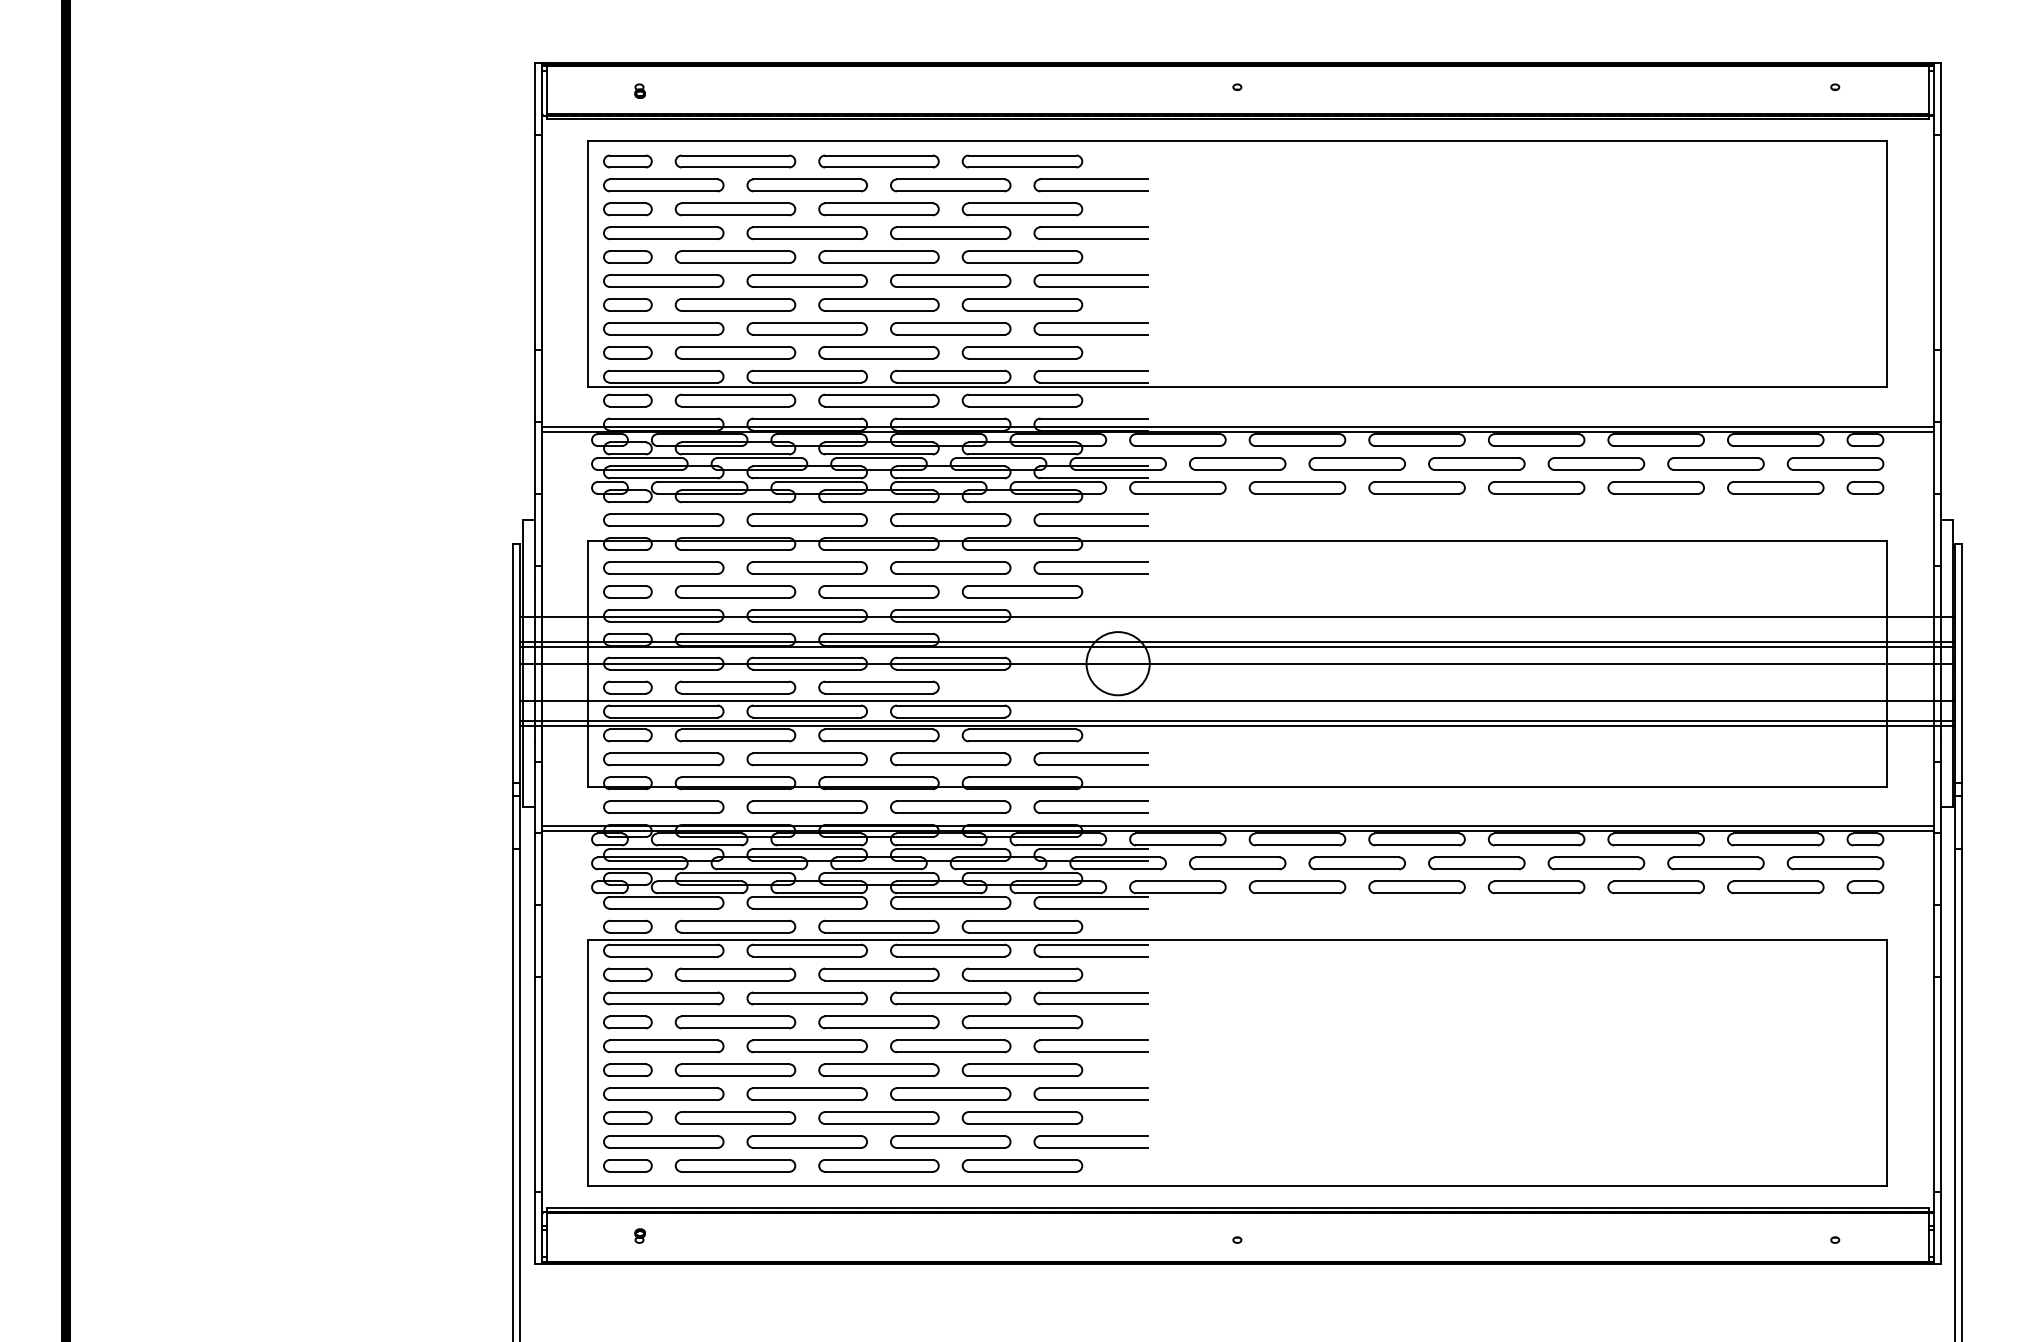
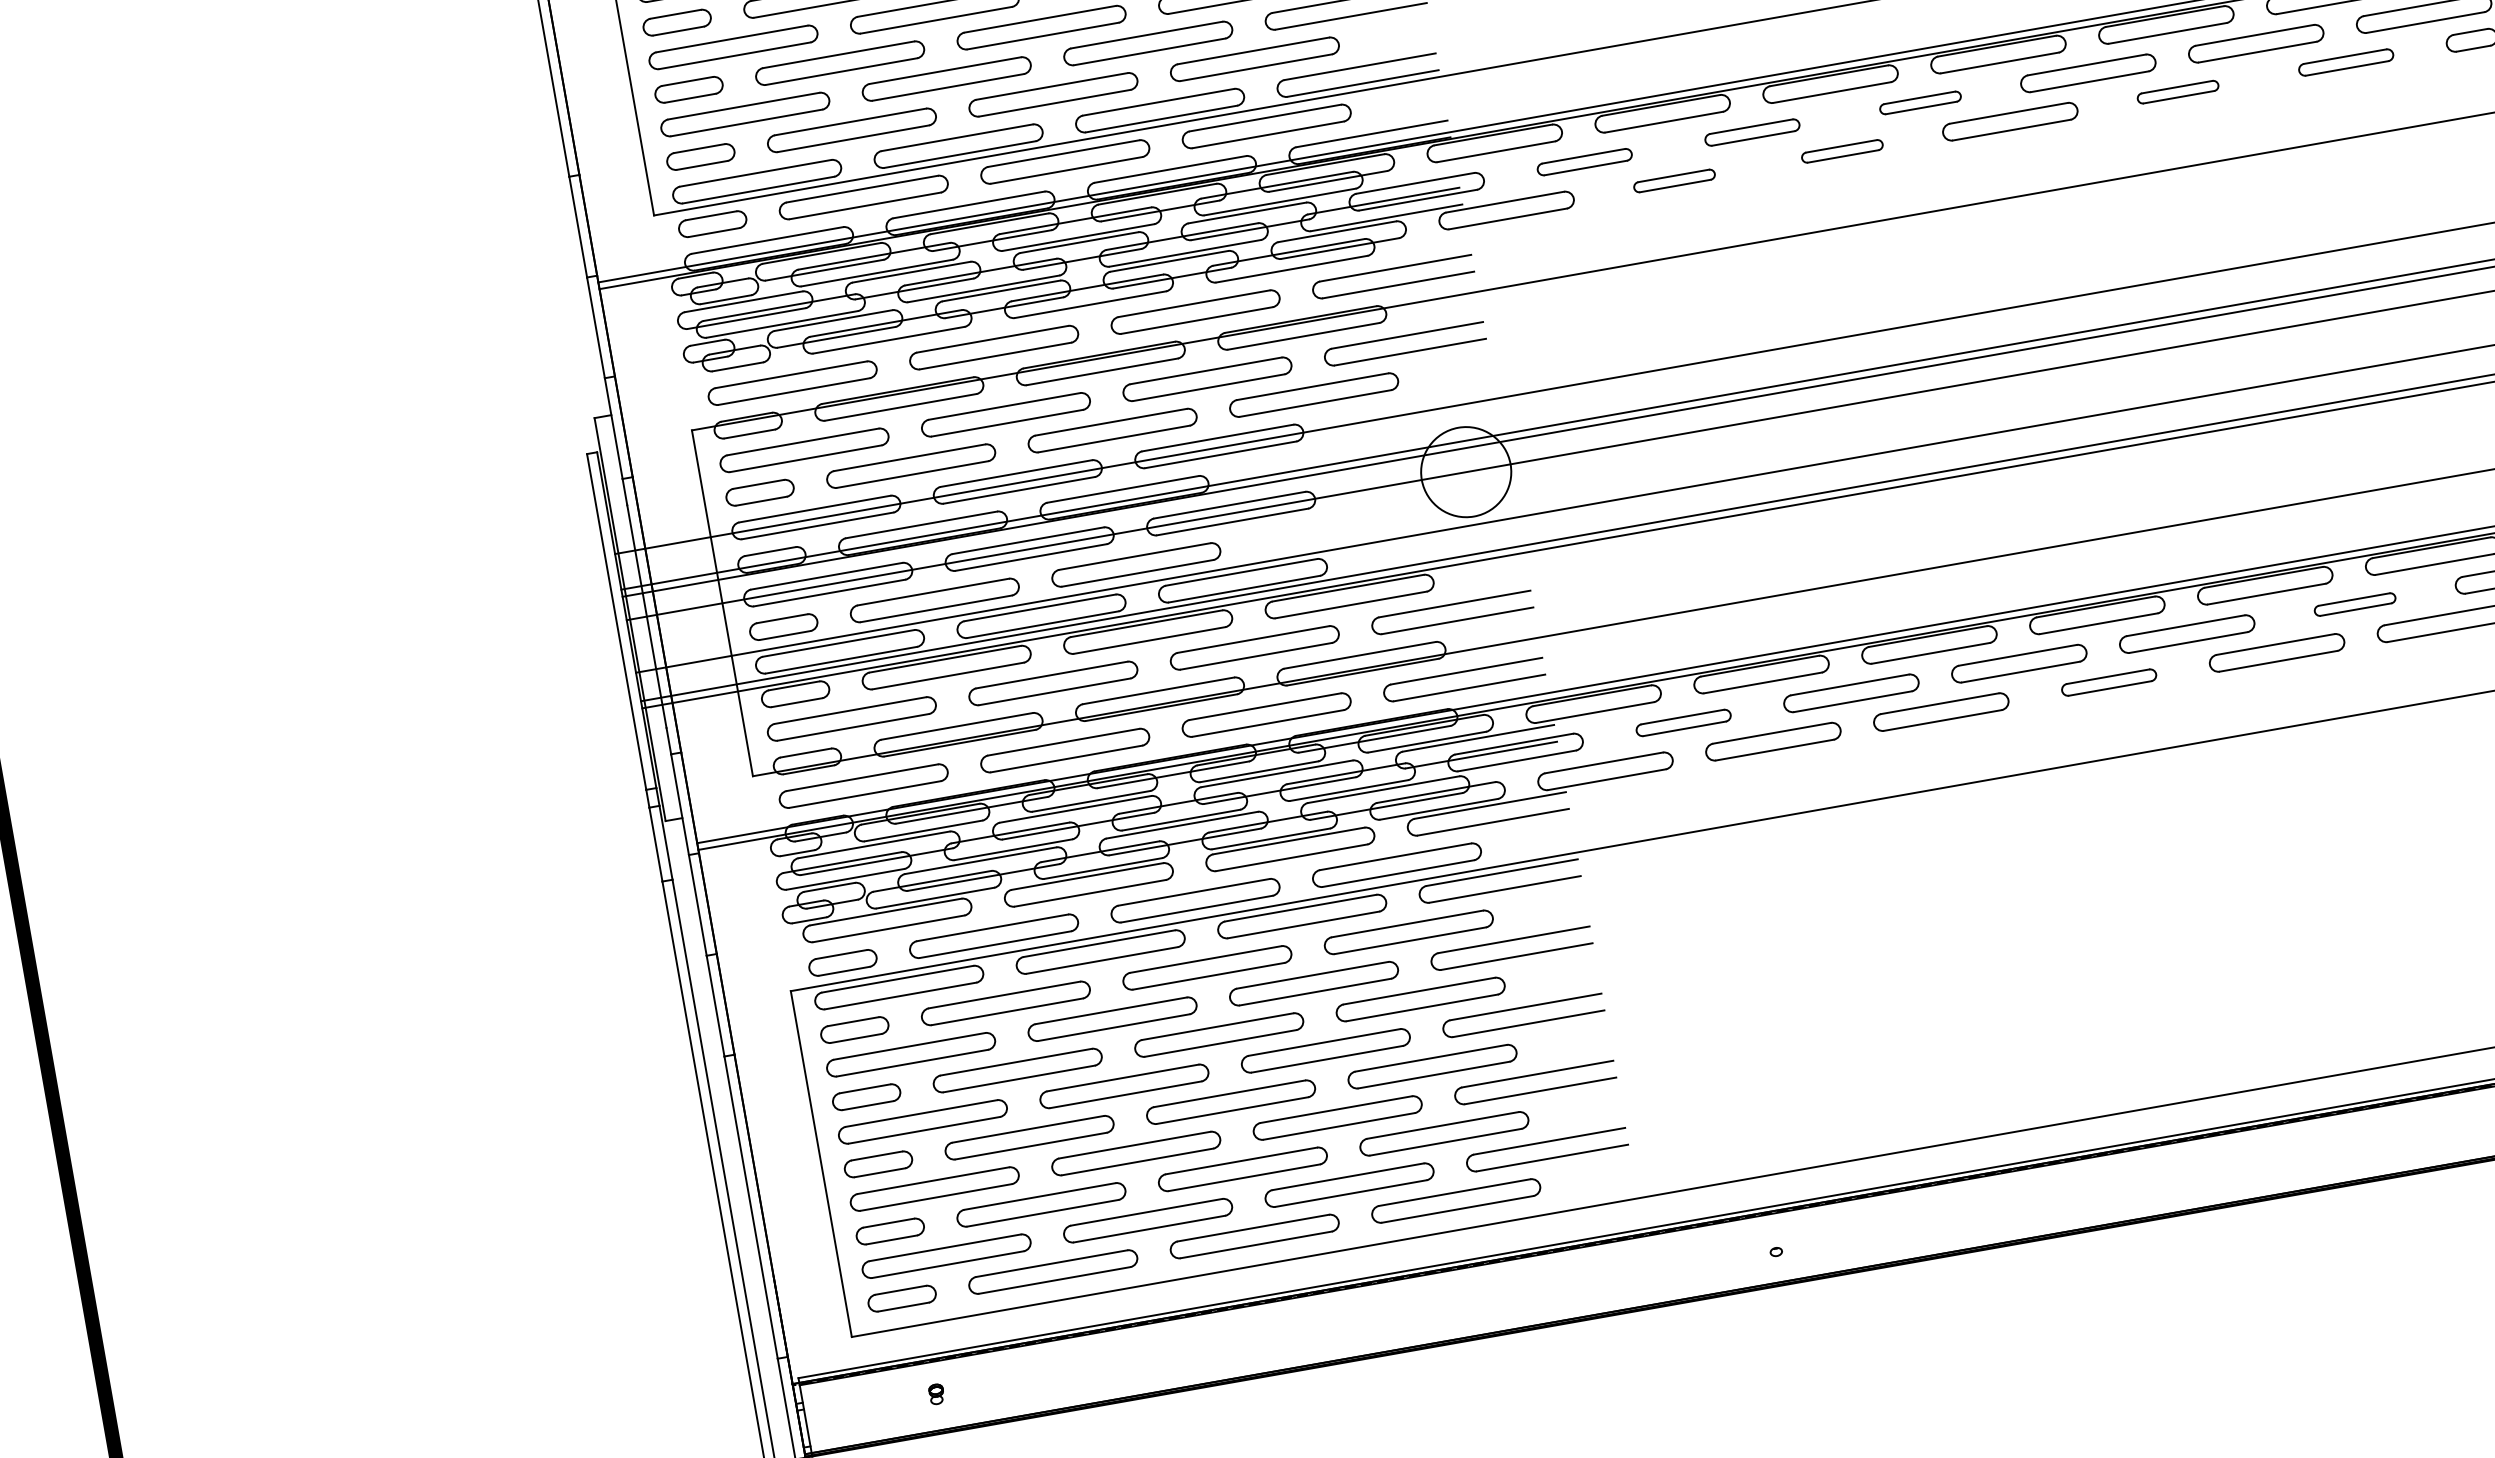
part: (1237, 463) -> (1584, 161), size x0.7
part: (1356, 463) -> (1751, 132), size x0.7
part: (1476, 463) -> (1919, 102), size x0.6
part: (1297, 487) -> (1674, 180), size x0.6
part: (1416, 487) -> (1841, 150), size x0.6
part: (1655, 487) -> (2177, 91), size x0.6
part: (1775, 487) -> (2345, 62), size x0.7
part: (1237, 863) -> (1683, 723), size x0.7
part: (1715, 863) -> (2354, 604), size x0.6
part: (1536, 887) -> (2109, 682), size x0.7

